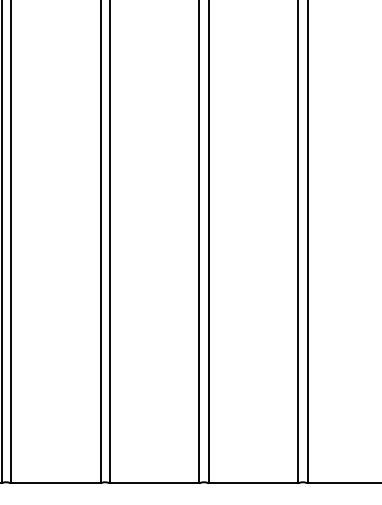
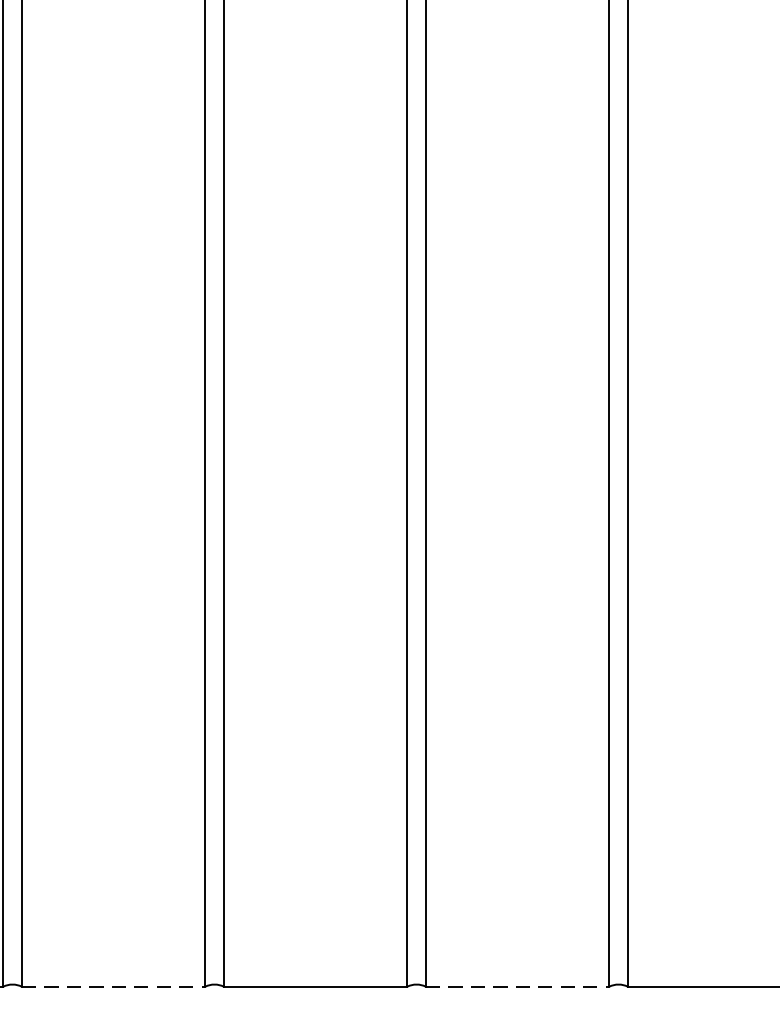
line: (55, 483) -> (113, 987), solid -> dashed
line: (253, 483) -> (517, 987), solid -> dashed

